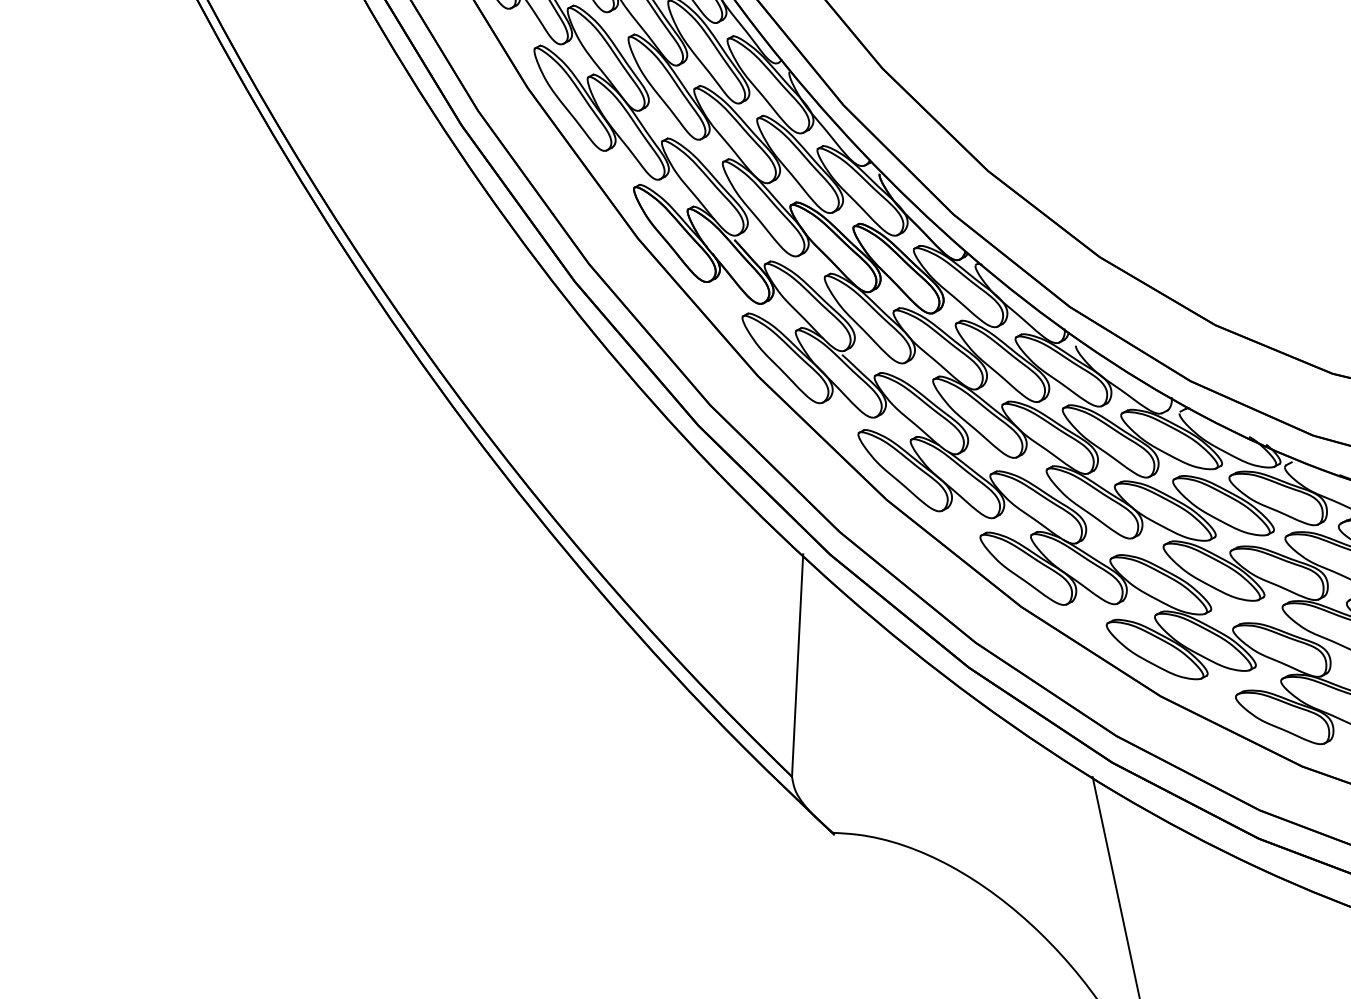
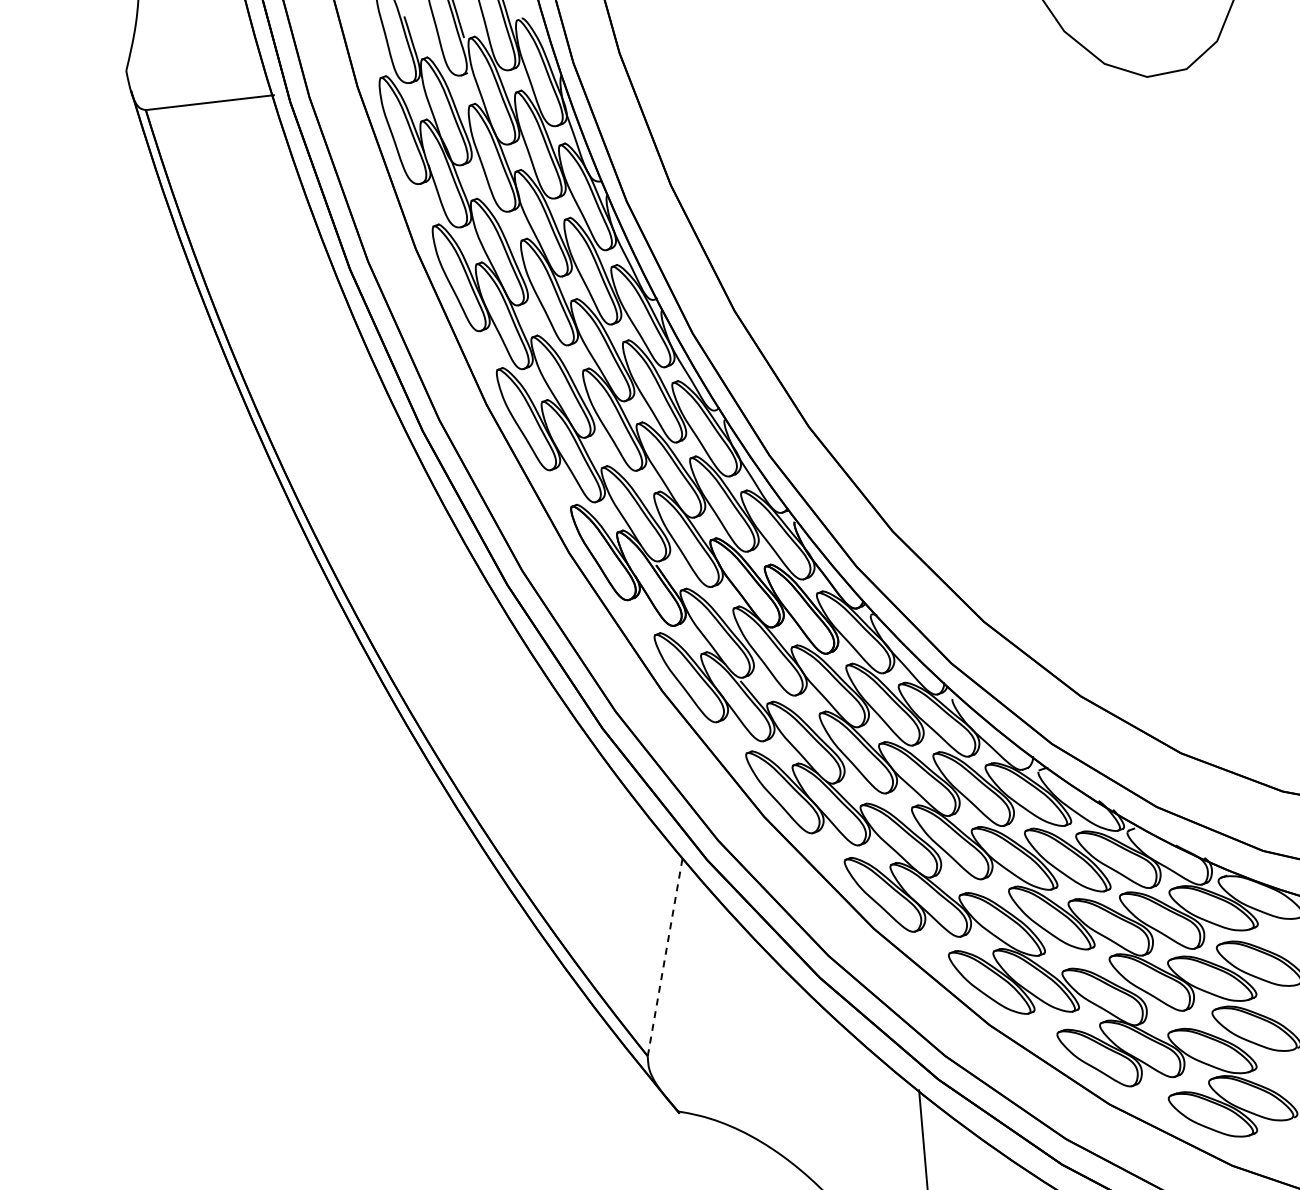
line: (797, 664) -> (665, 955), solid -> dashed

